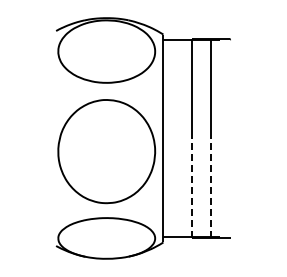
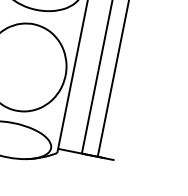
line: (191, 188) -> (89, 112), dashed -> solid
line: (210, 188) -> (105, 115), dashed -> solid

